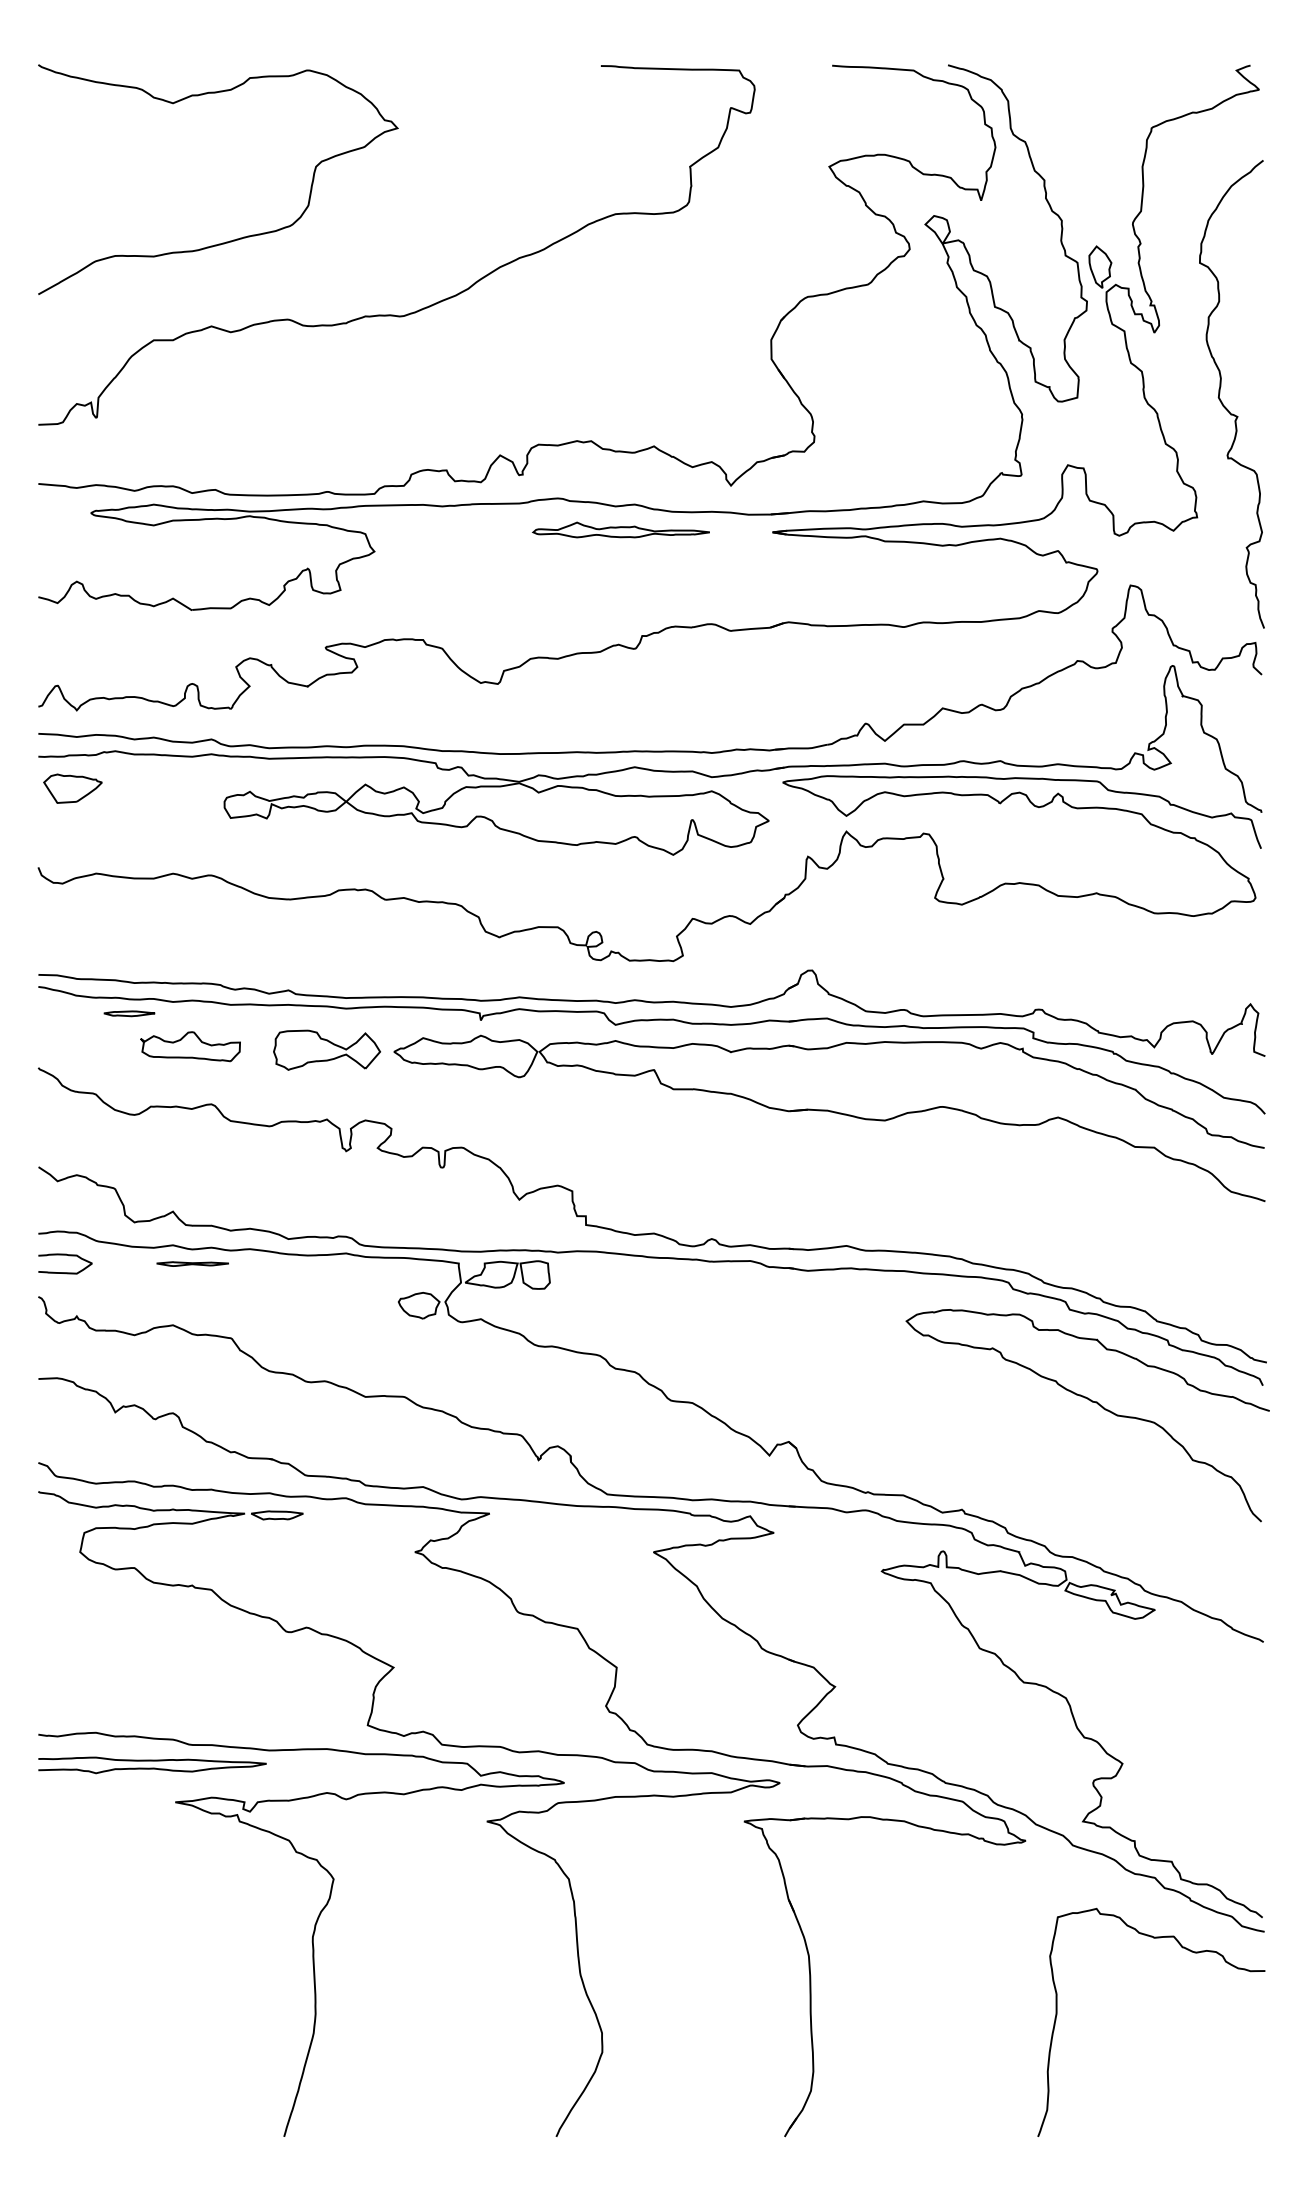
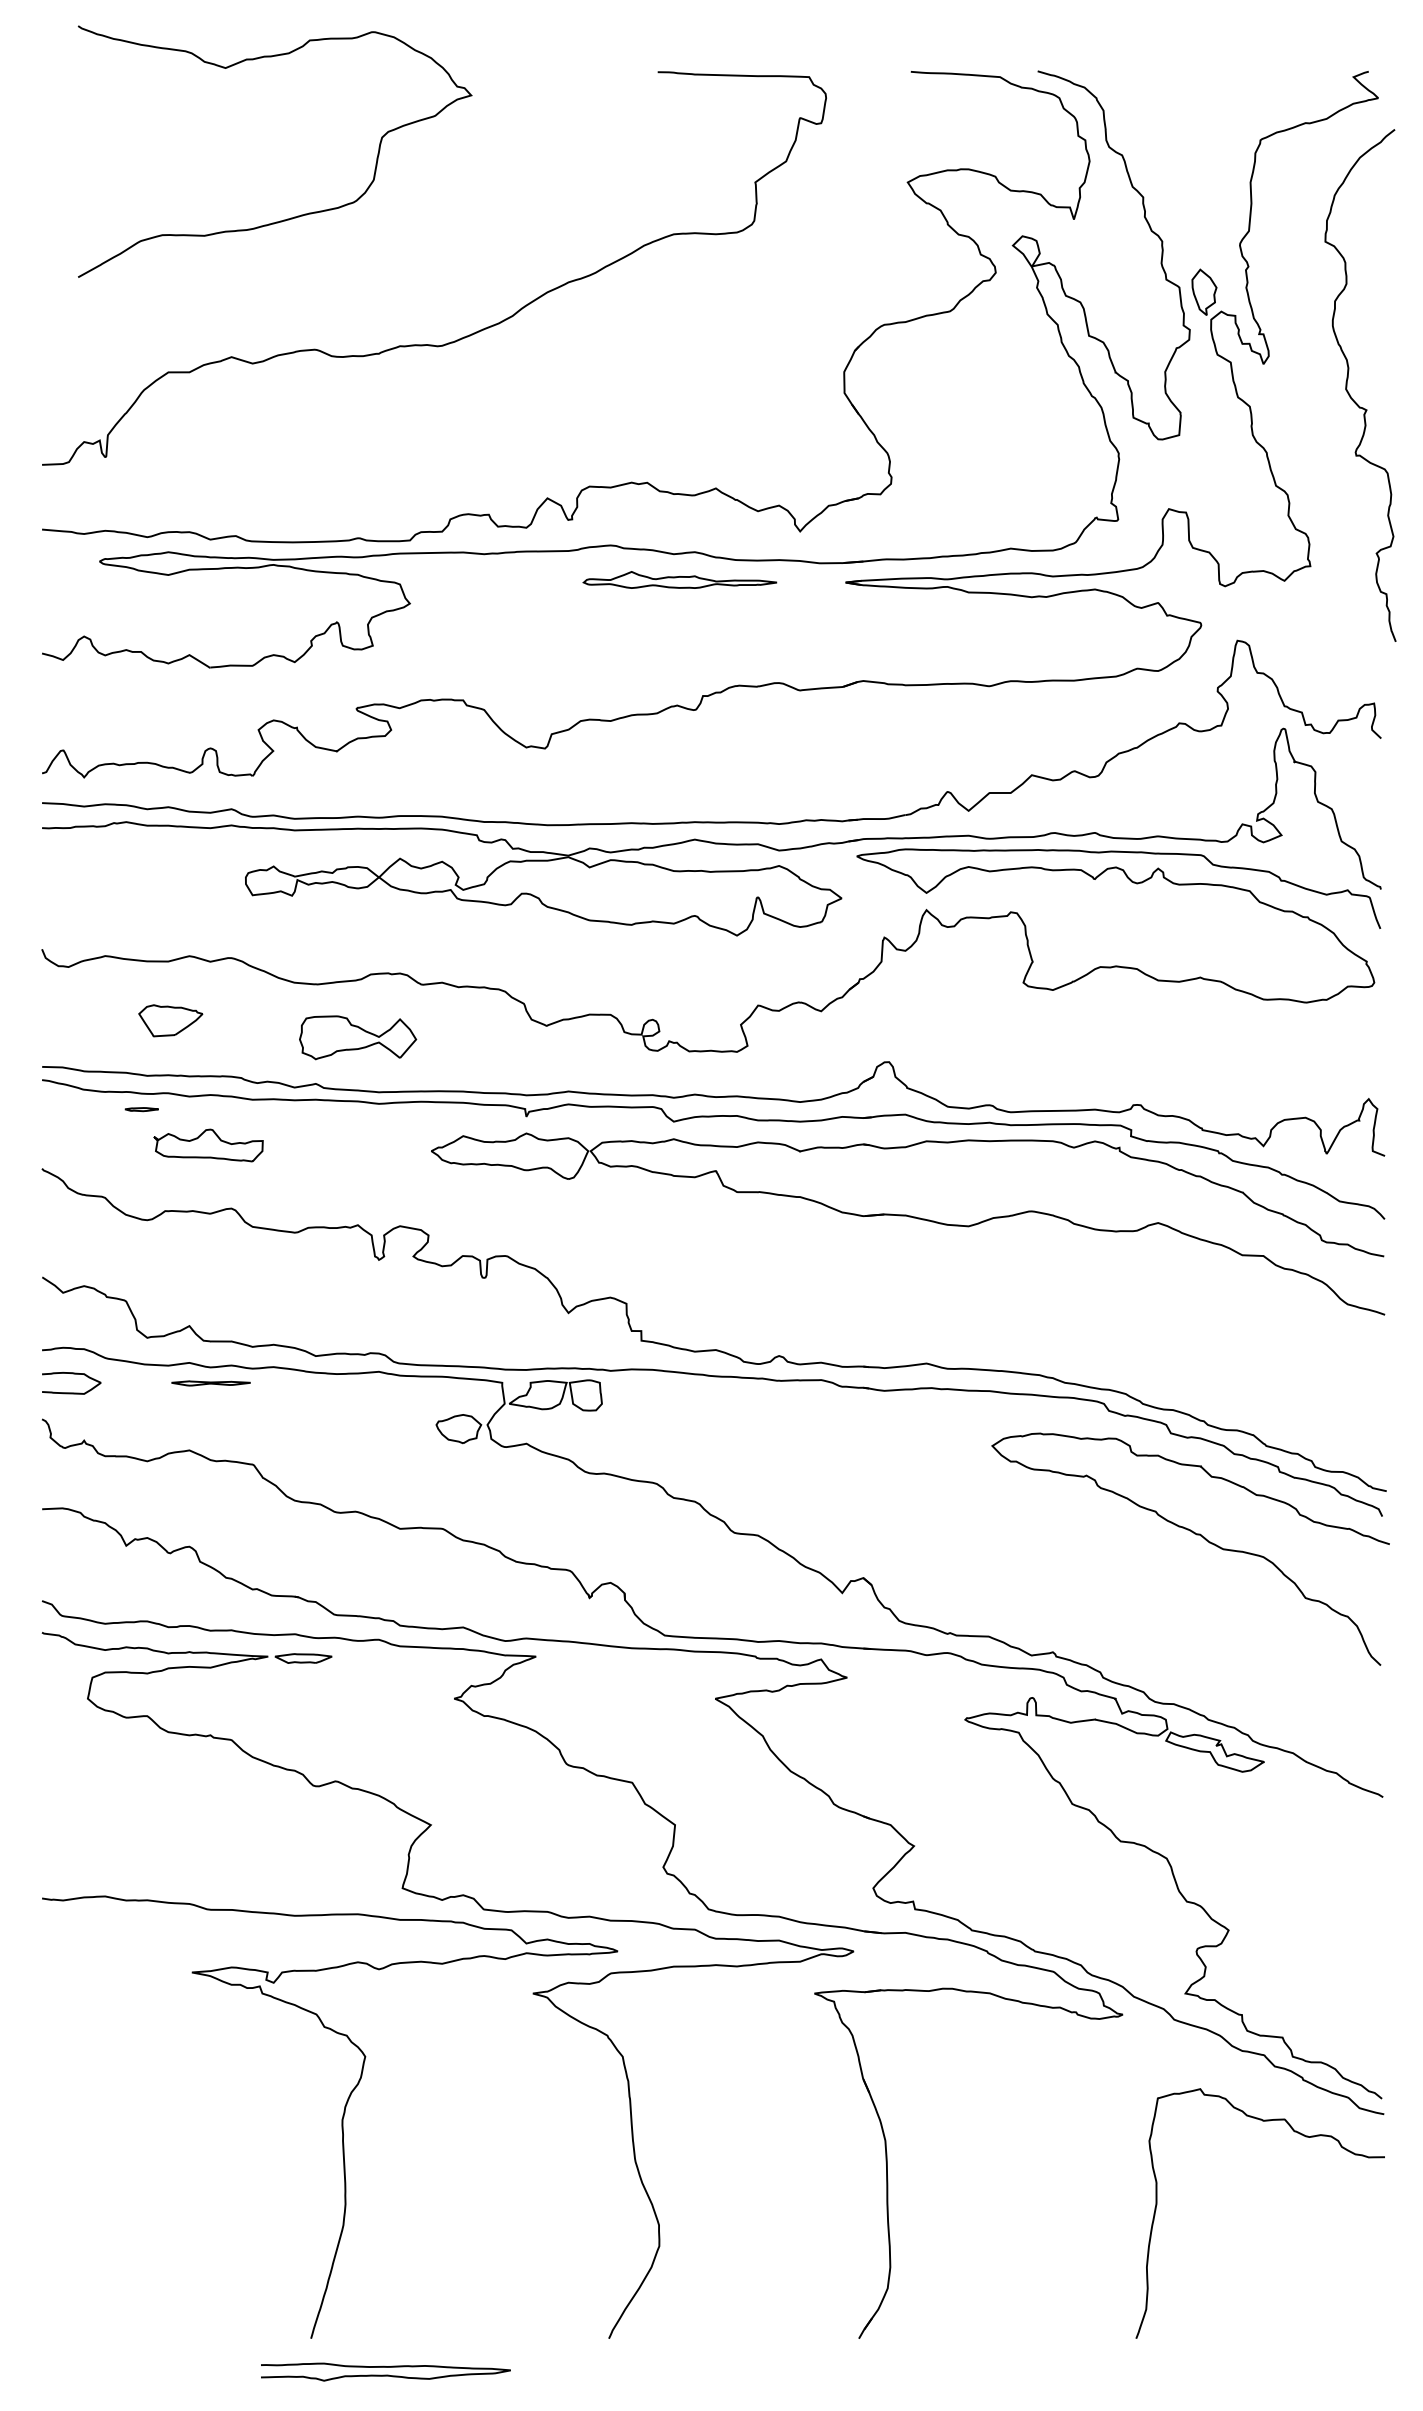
curve: (236, 238) -> (295, 216), moved
curve: (1220, 393) -> (1347, 384), moved
part: (72, 788) -> (170, 1020), moved
part: (129, 1013) -> (141, 1109), size x0.6
part: (326, 1049) -> (357, 1036), moved
curve: (152, 1767) -> (385, 2374), moved

